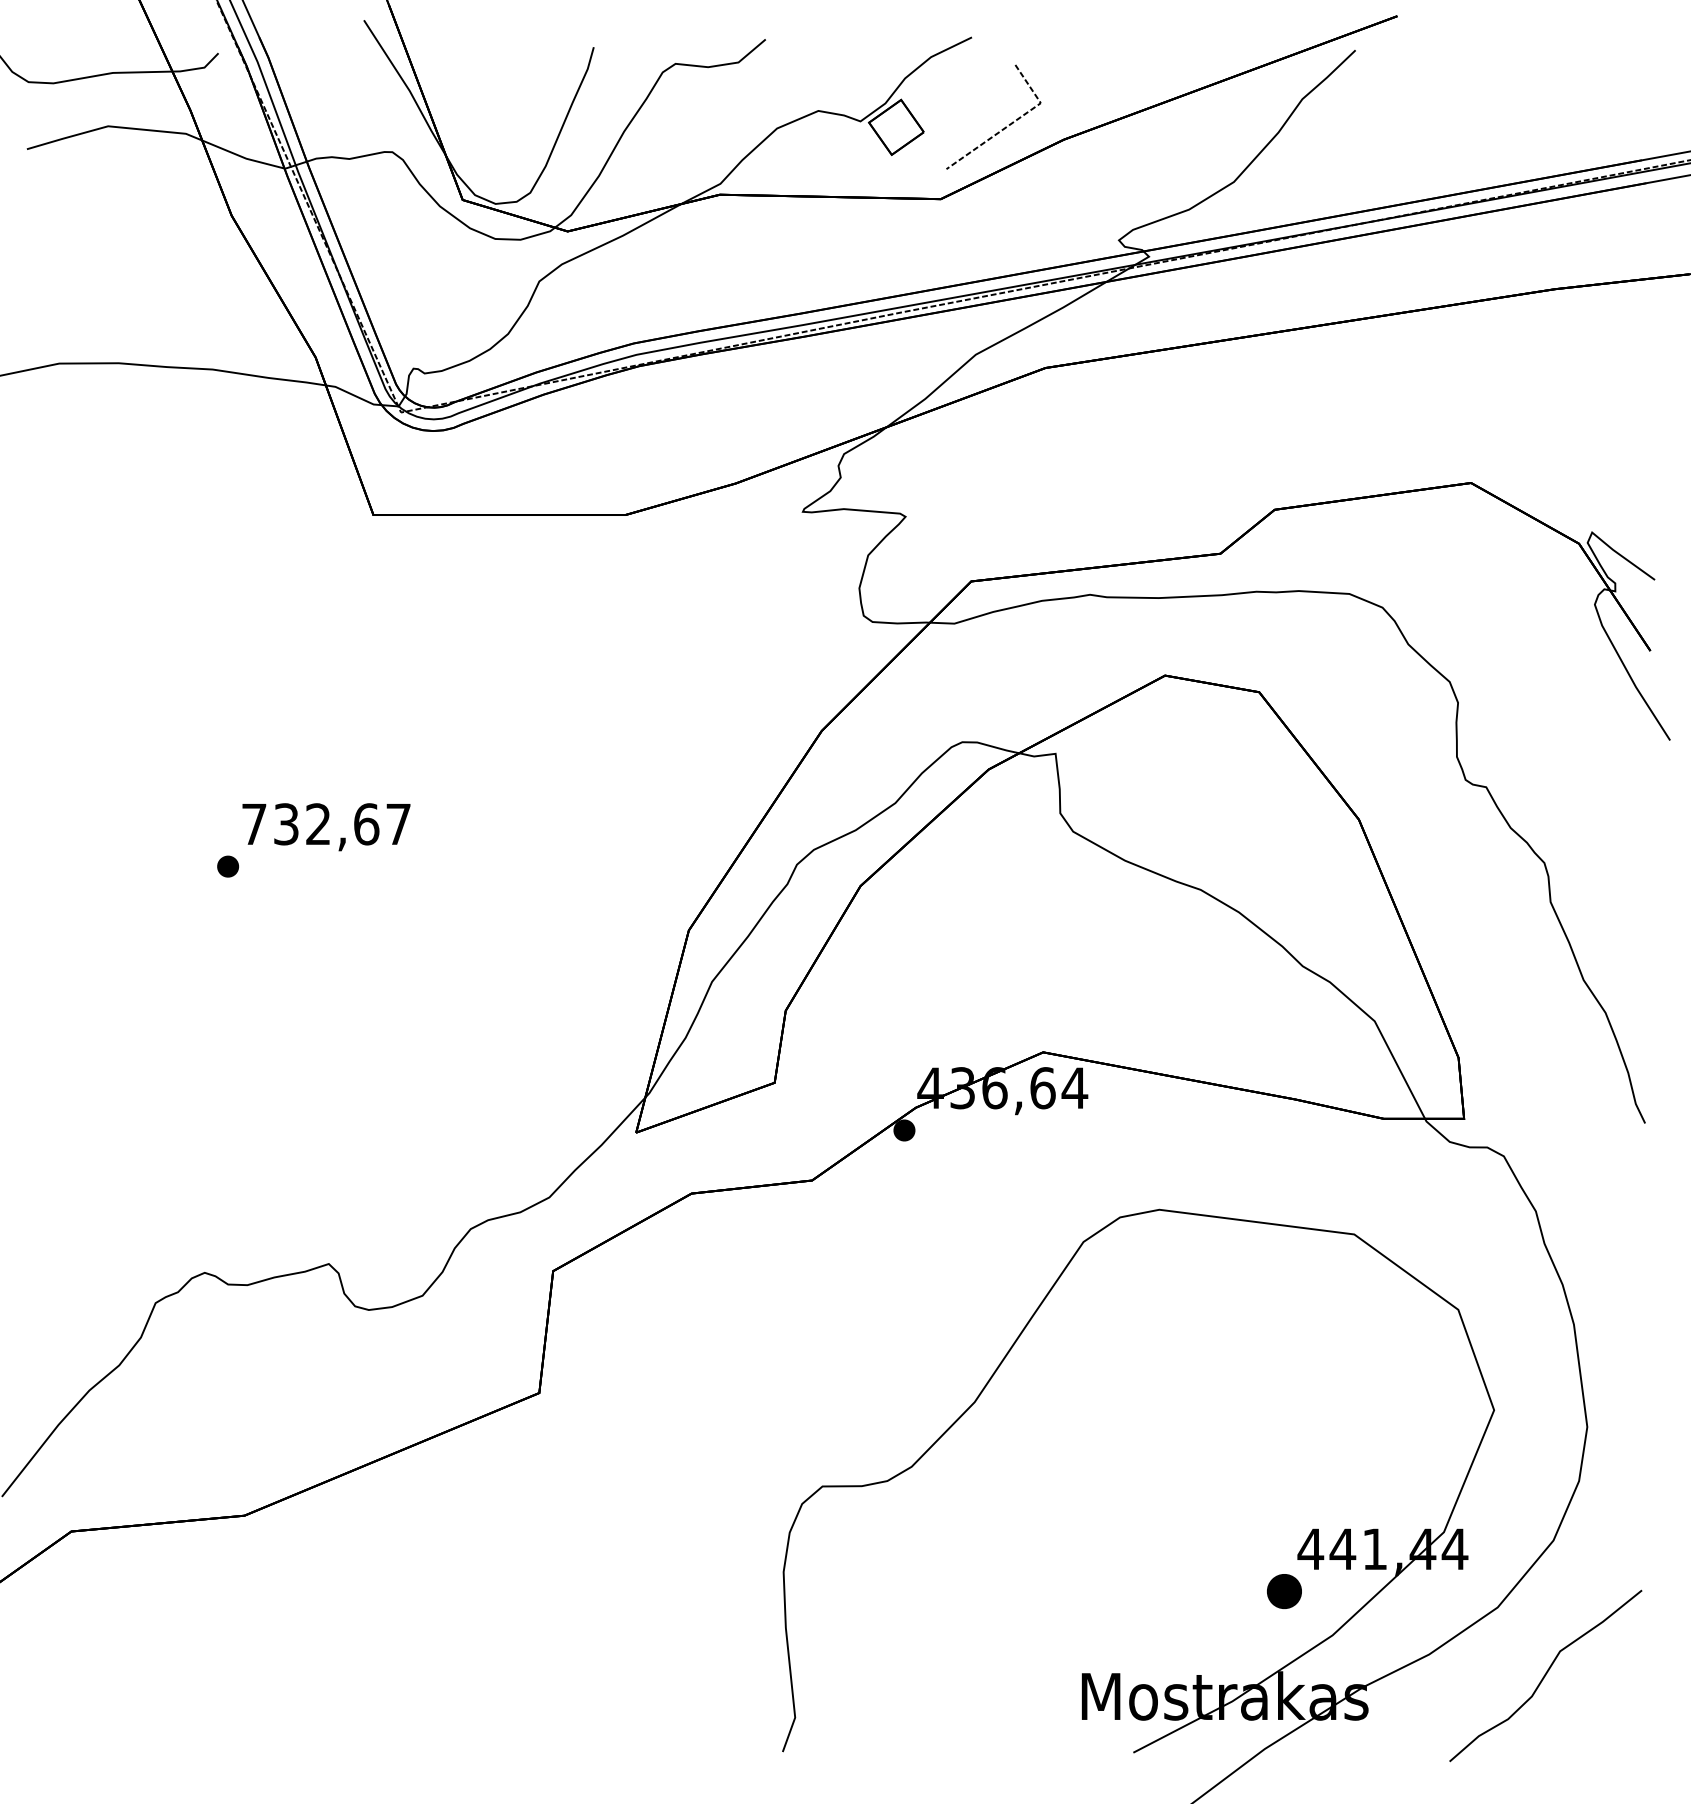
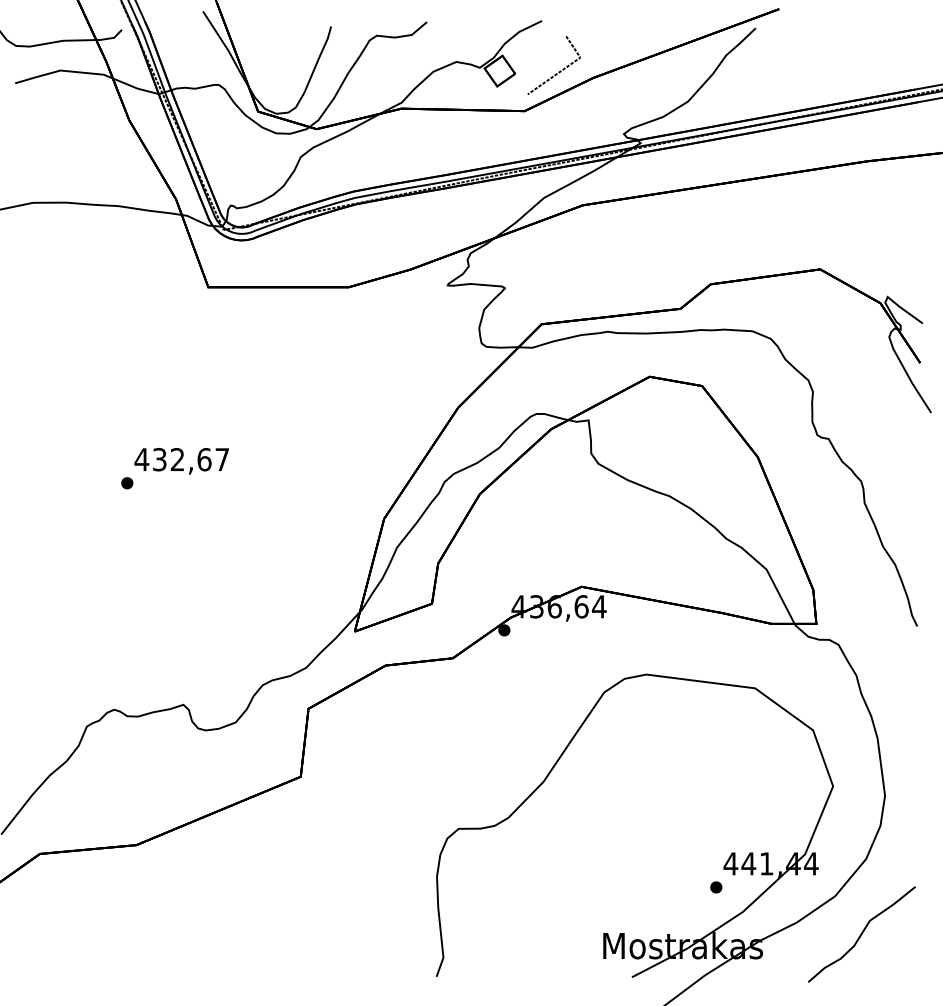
text: (253, 823) -> (141, 459), 732,67 -> 432,67
part: (1284, 1591) -> (716, 887), size x0.62

